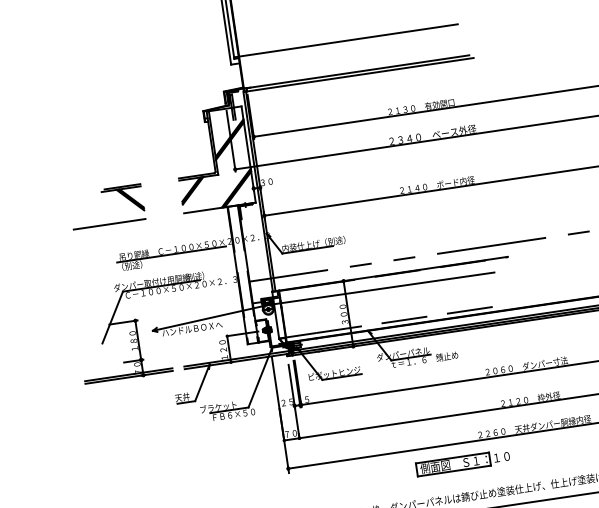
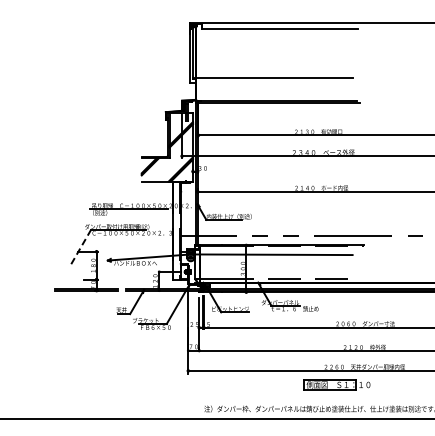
part: (104, 191) -> (88, 158), removed
line: (113, 318) -> (81, 247), solid -> dashed
part: (462, 462) -> (336, 384), moved

